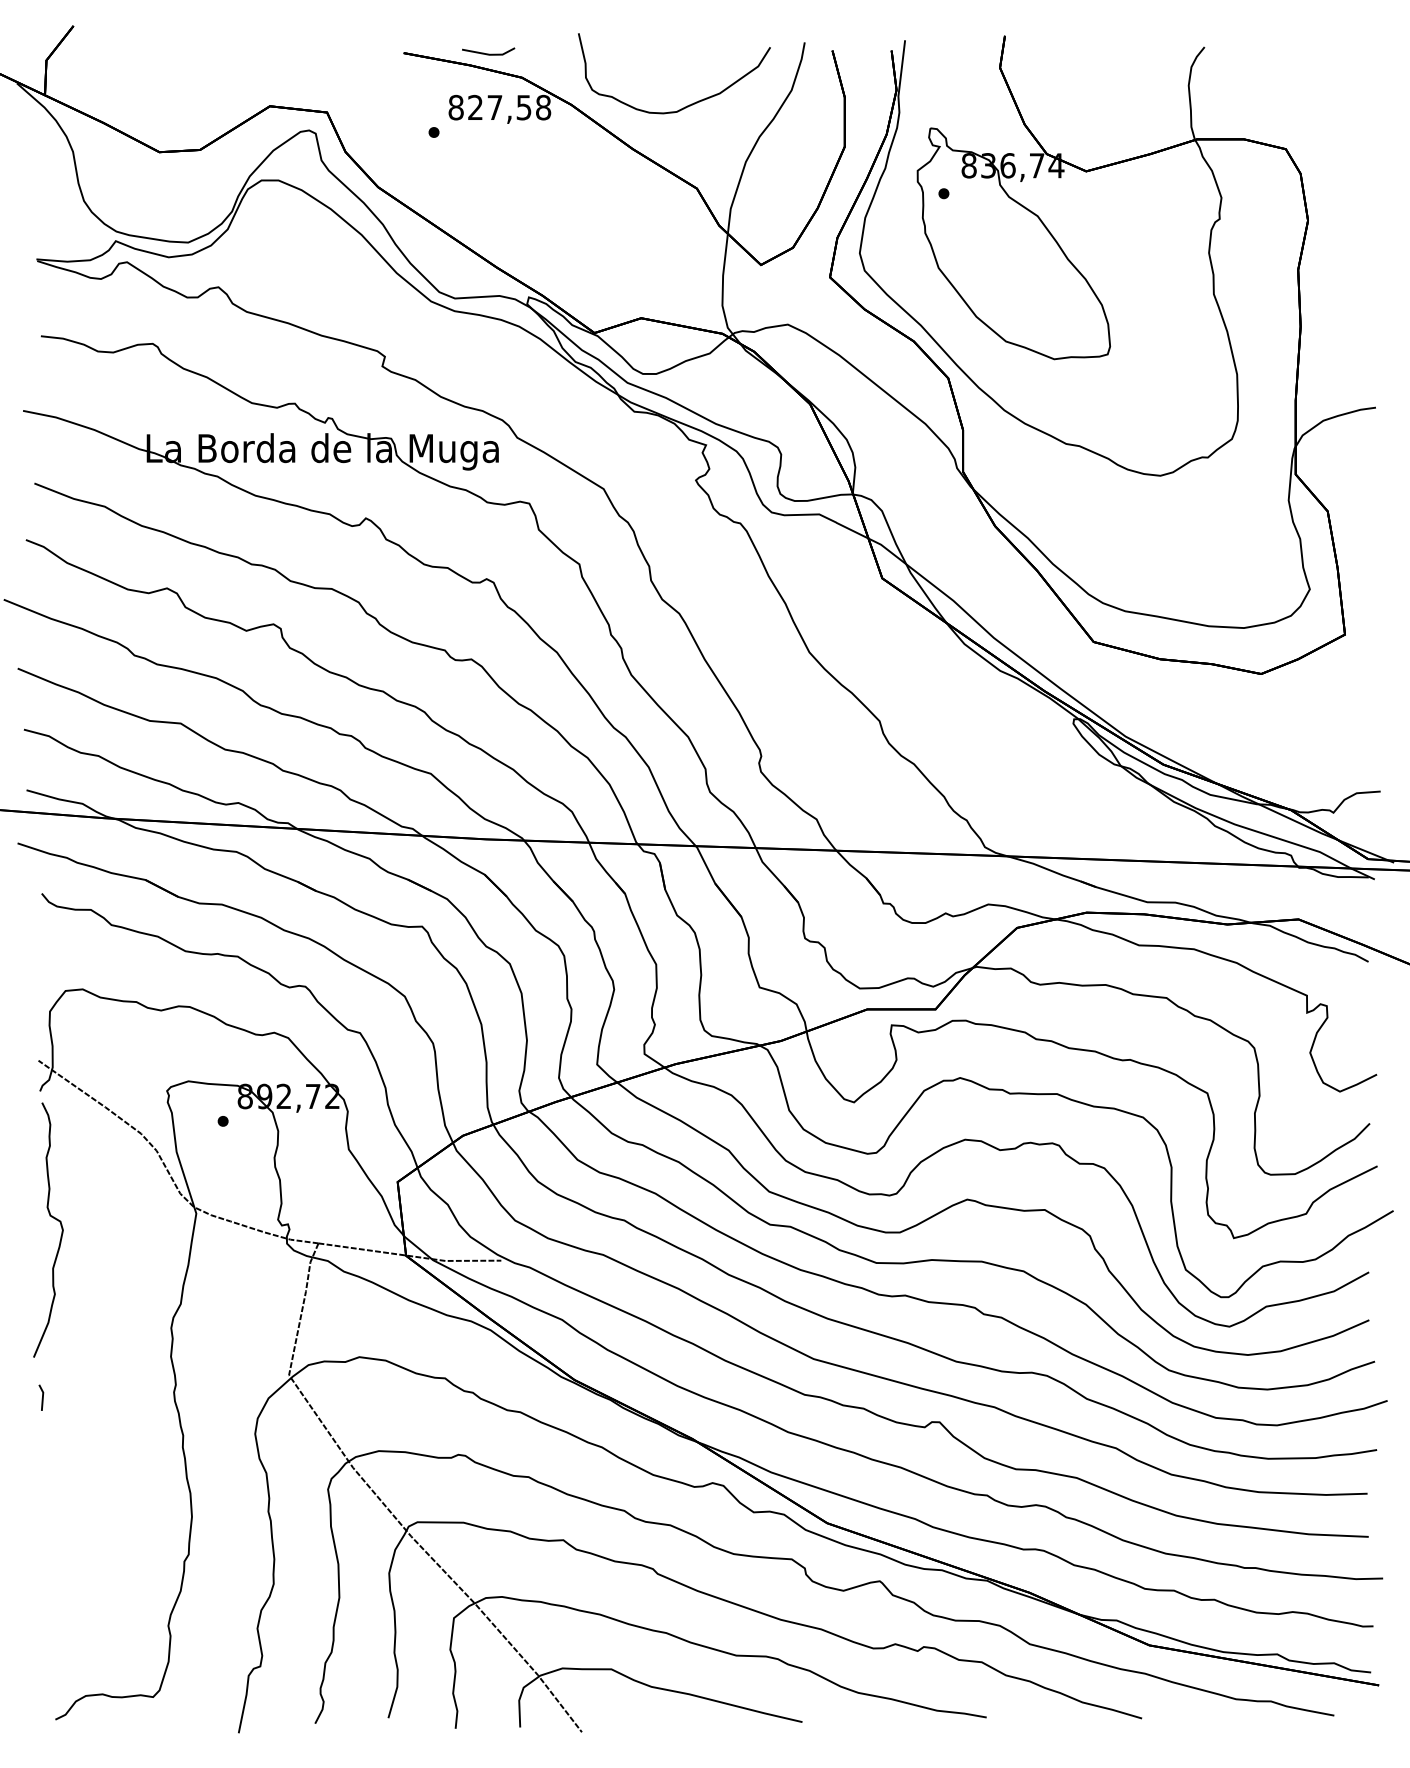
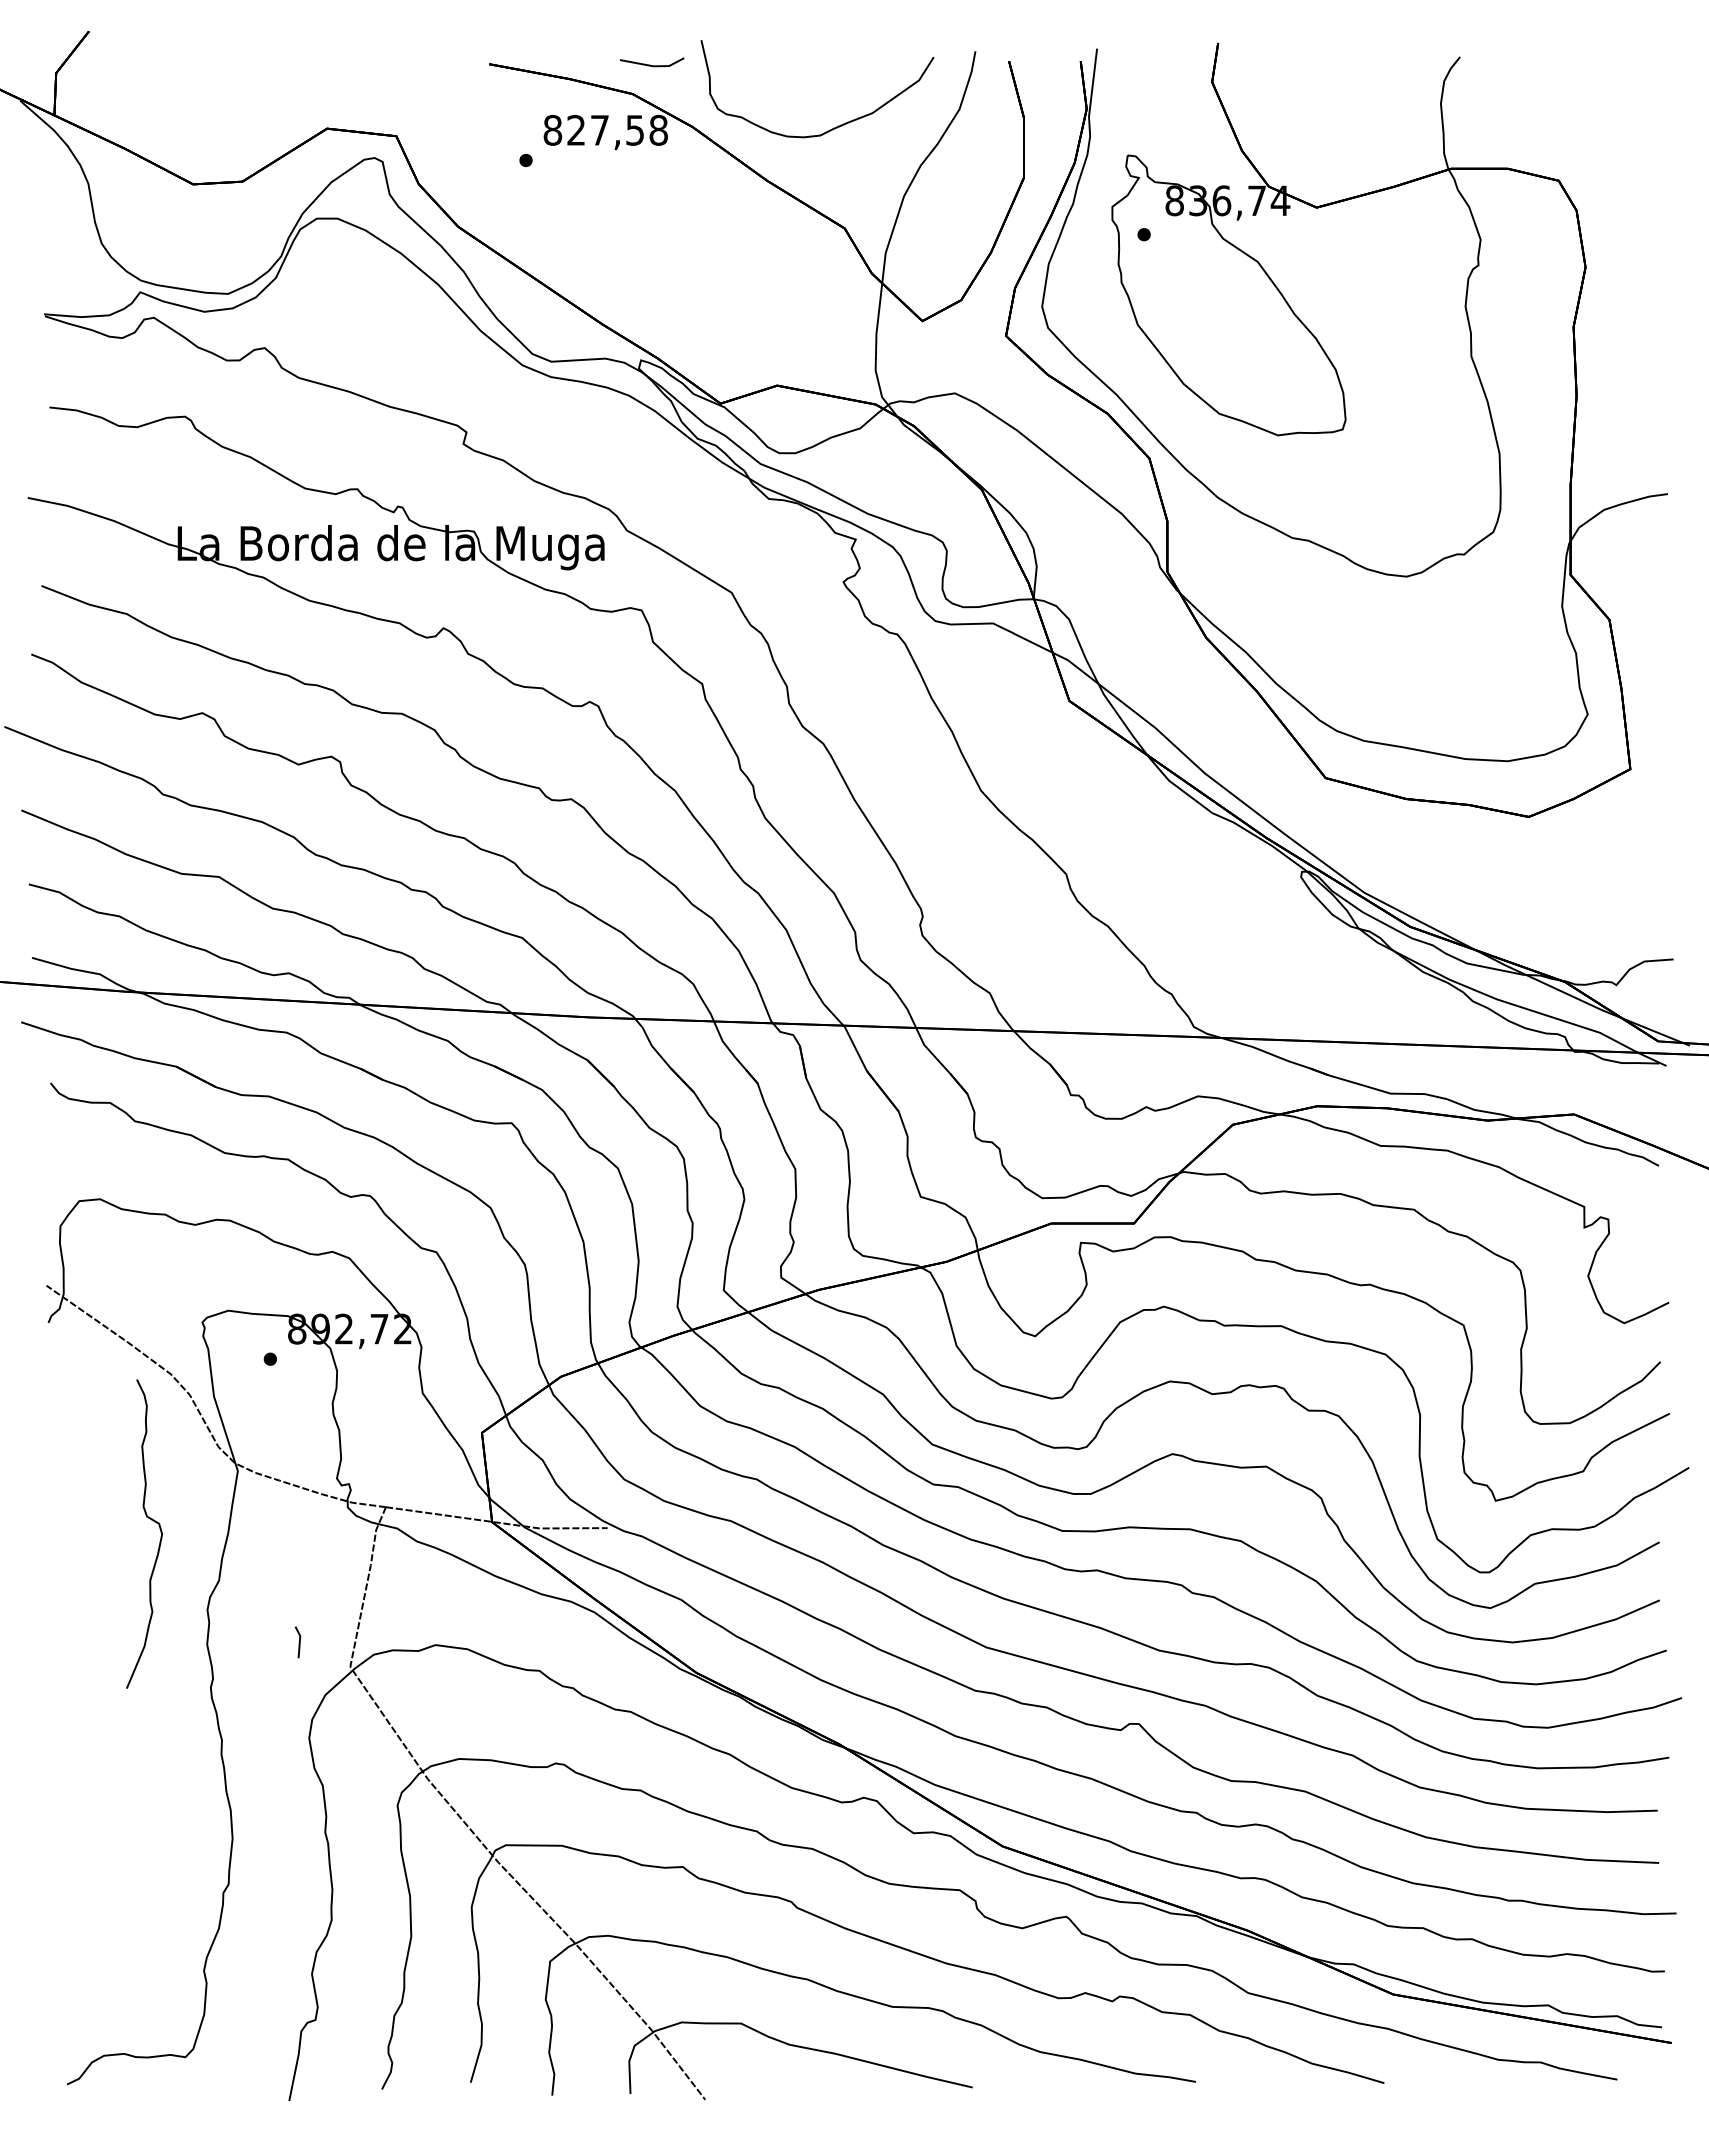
line: (487, 53) -> (650, 64), moved
curve: (54, 1218) -> (151, 1520), moved
line: (41, 1397) -> (298, 1642), moved

